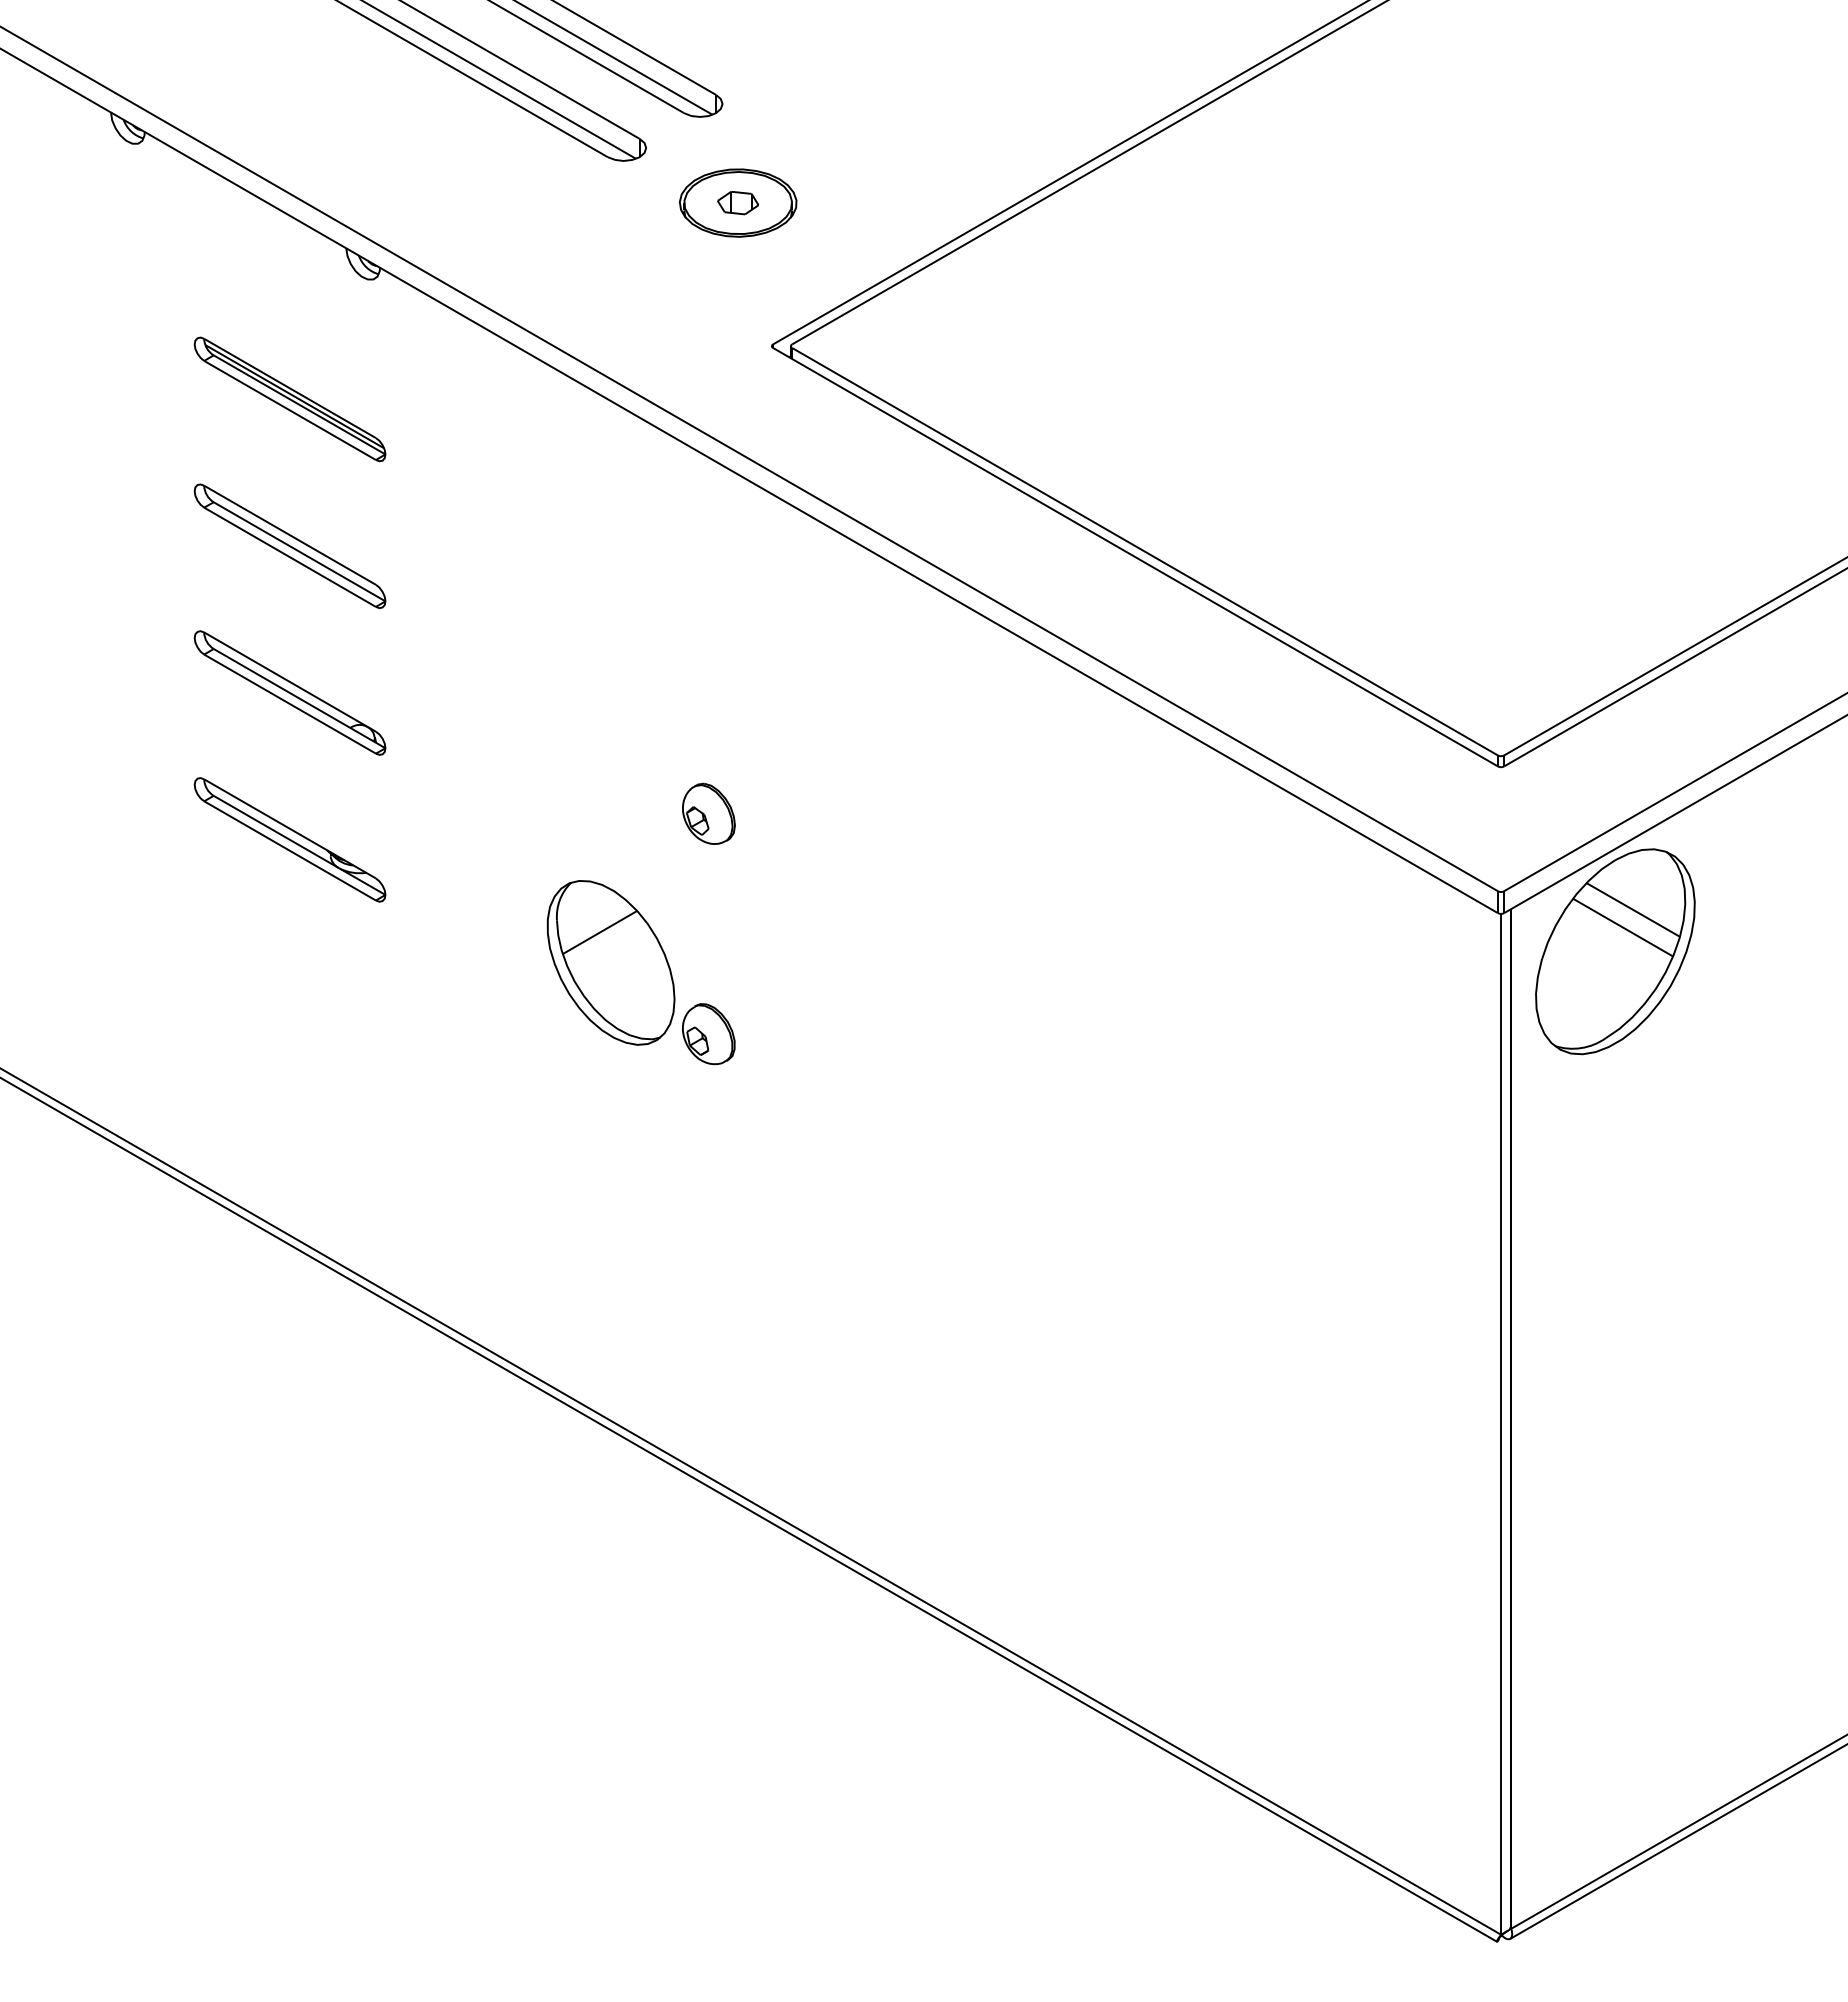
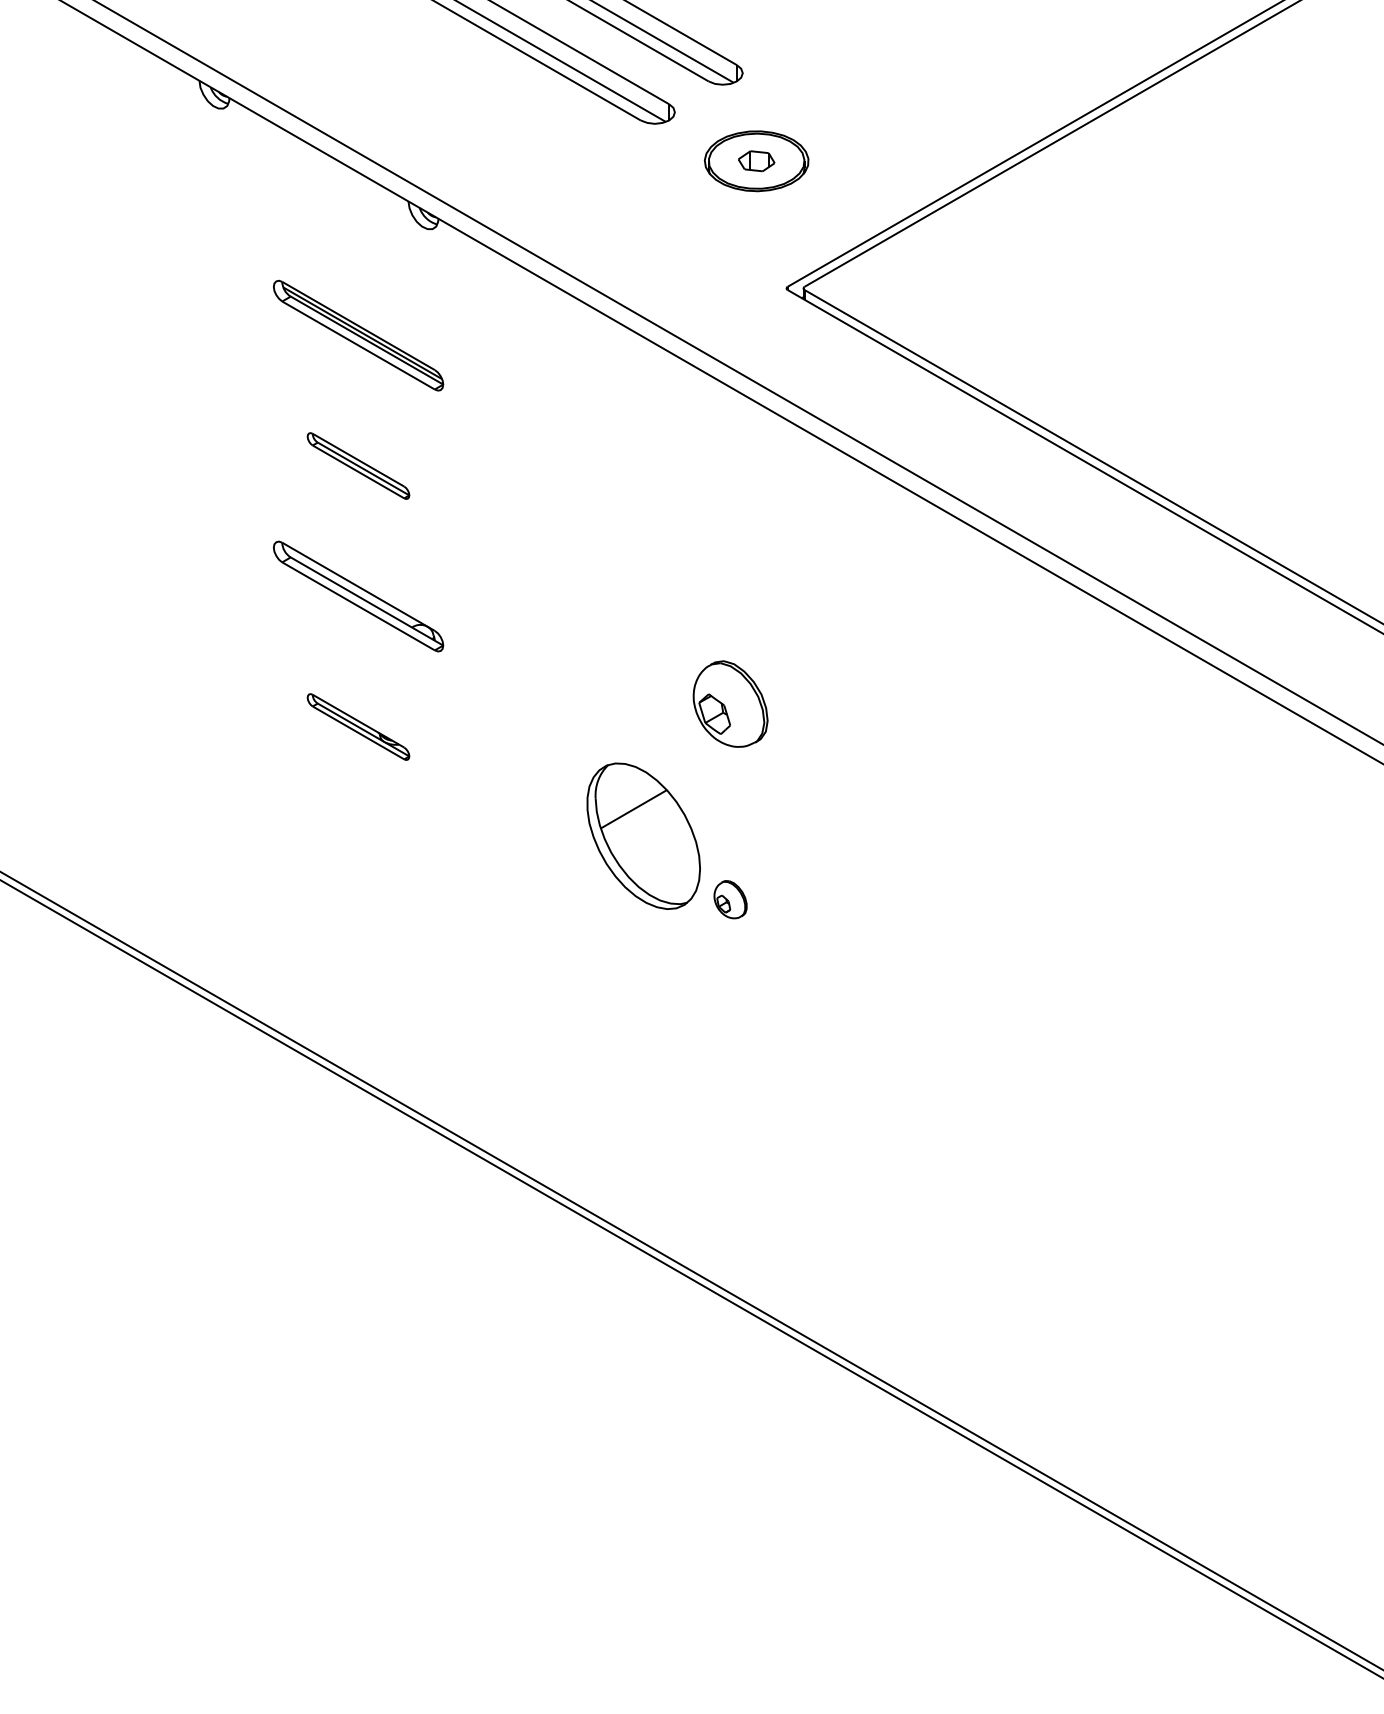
part: (289, 545) -> (358, 465), size x0.6
part: (708, 813) -> (730, 703), size x1.6
part: (289, 839) -> (358, 726), size x0.6
part: (708, 1034) -> (730, 899), size x0.7

